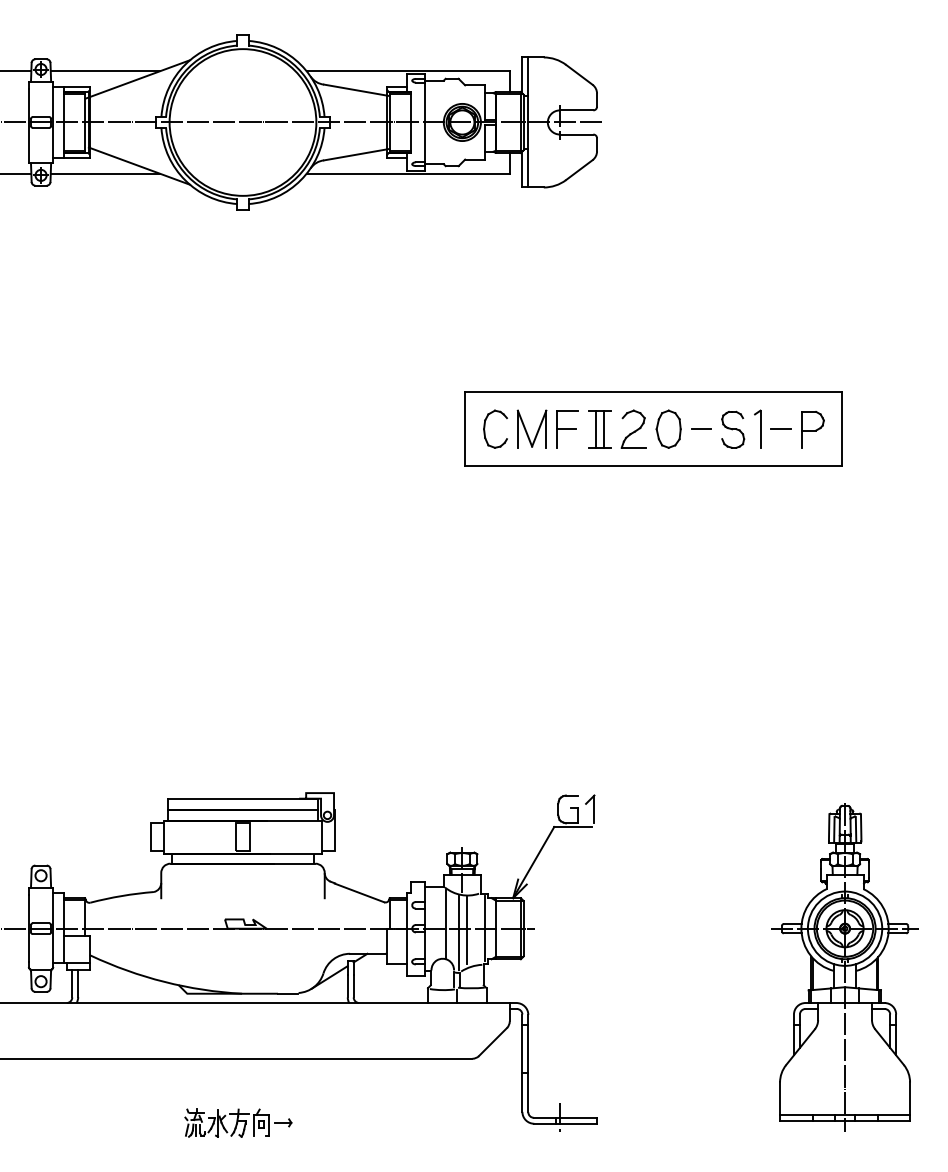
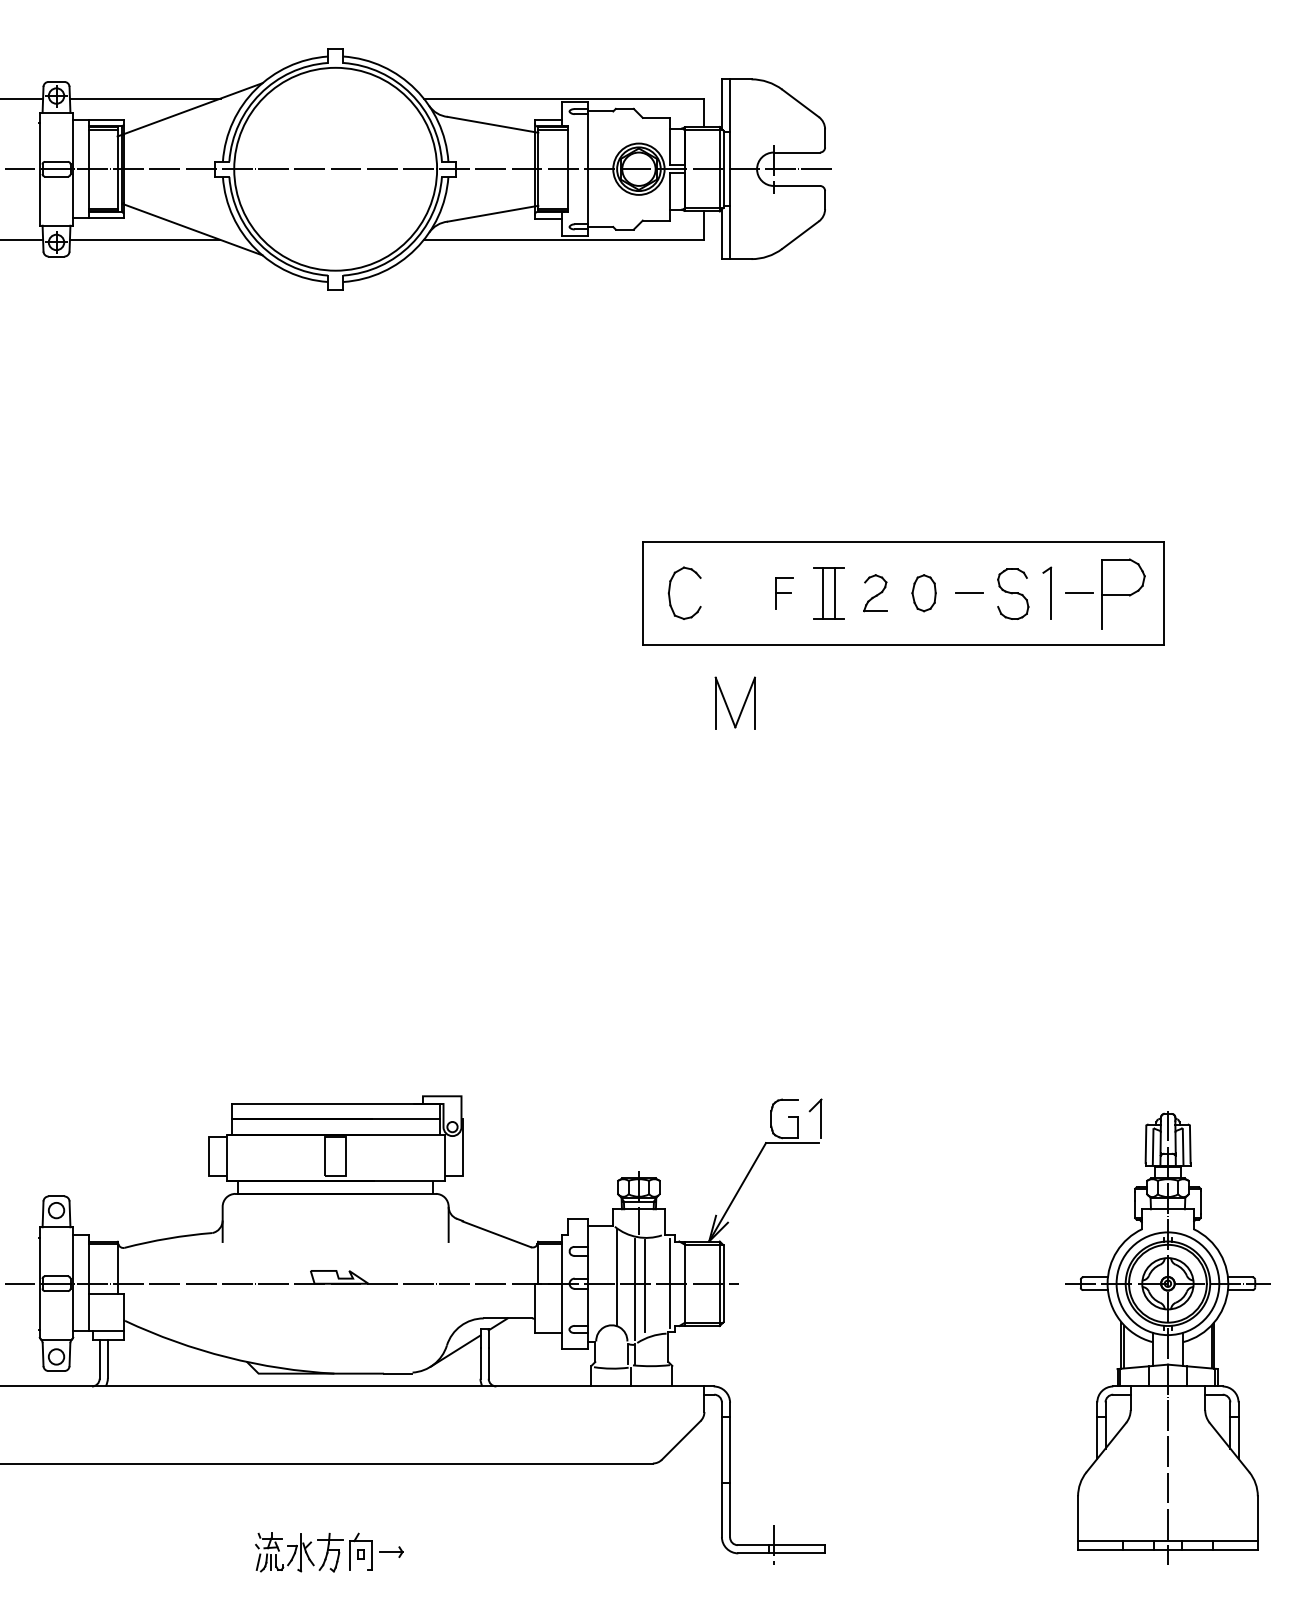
part: (633, 428) -> (875, 592), size x0.7
part: (668, 428) -> (923, 592), size x0.7
part: (567, 429) -> (784, 593), size x0.6
part: (812, 429) -> (1123, 593), size x1.4
part: (527, 431) -> (728, 706), moved

